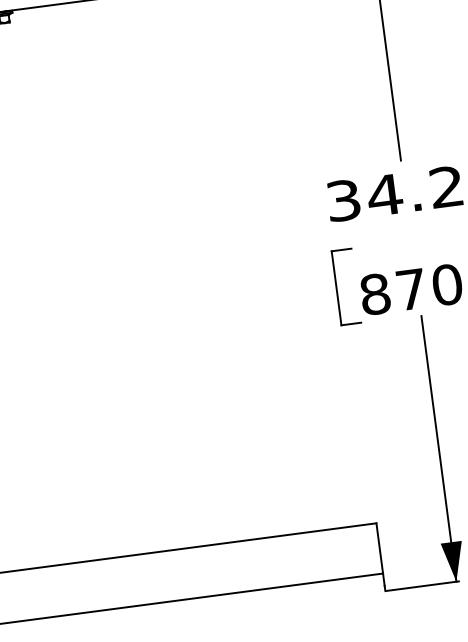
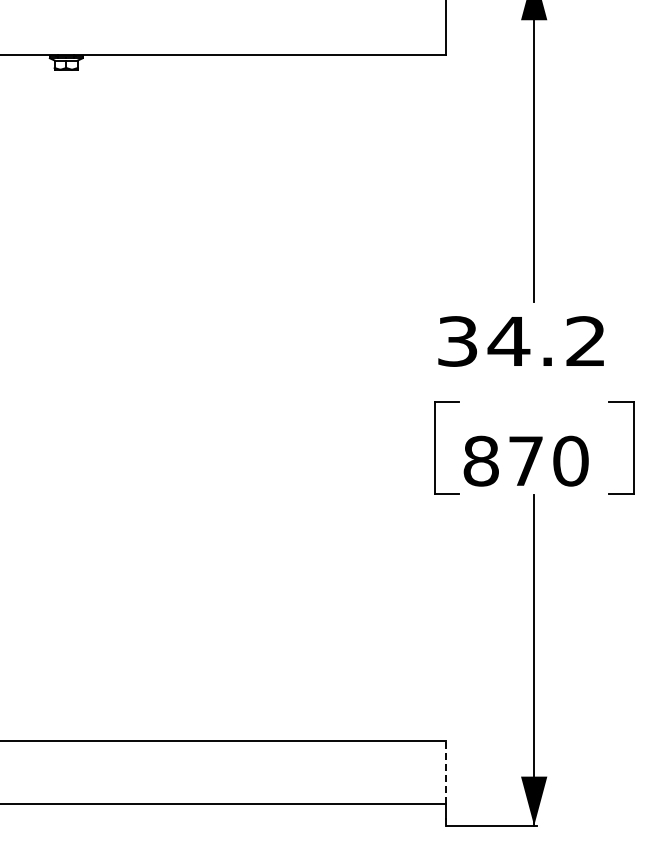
line: (379, 548) -> (445, 772), solid -> dashed

